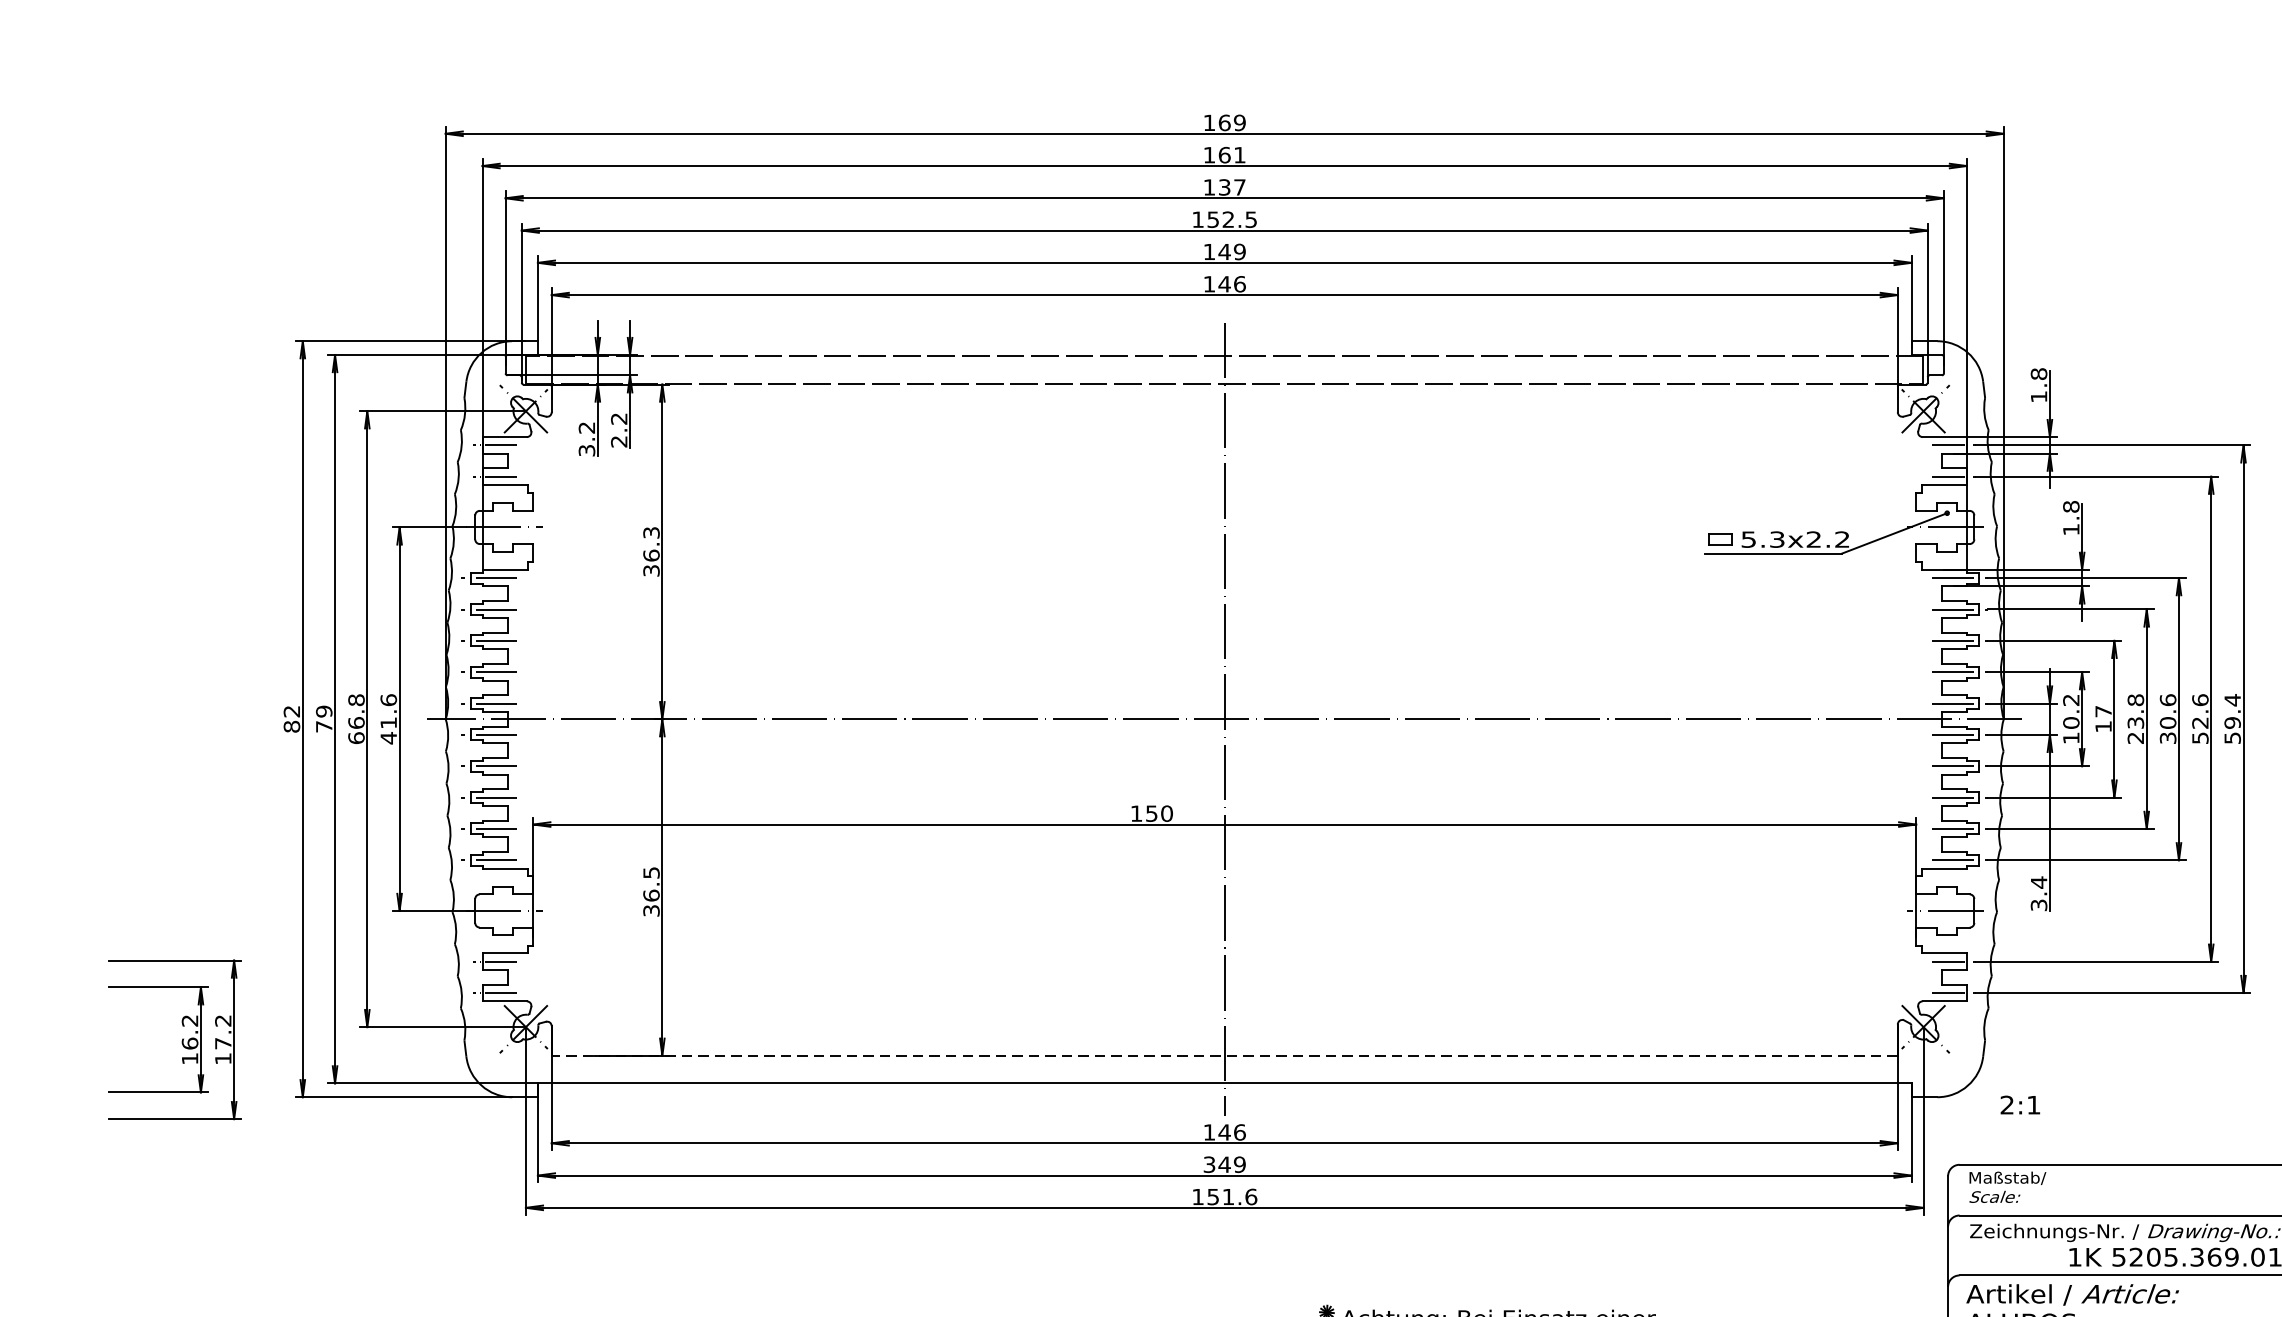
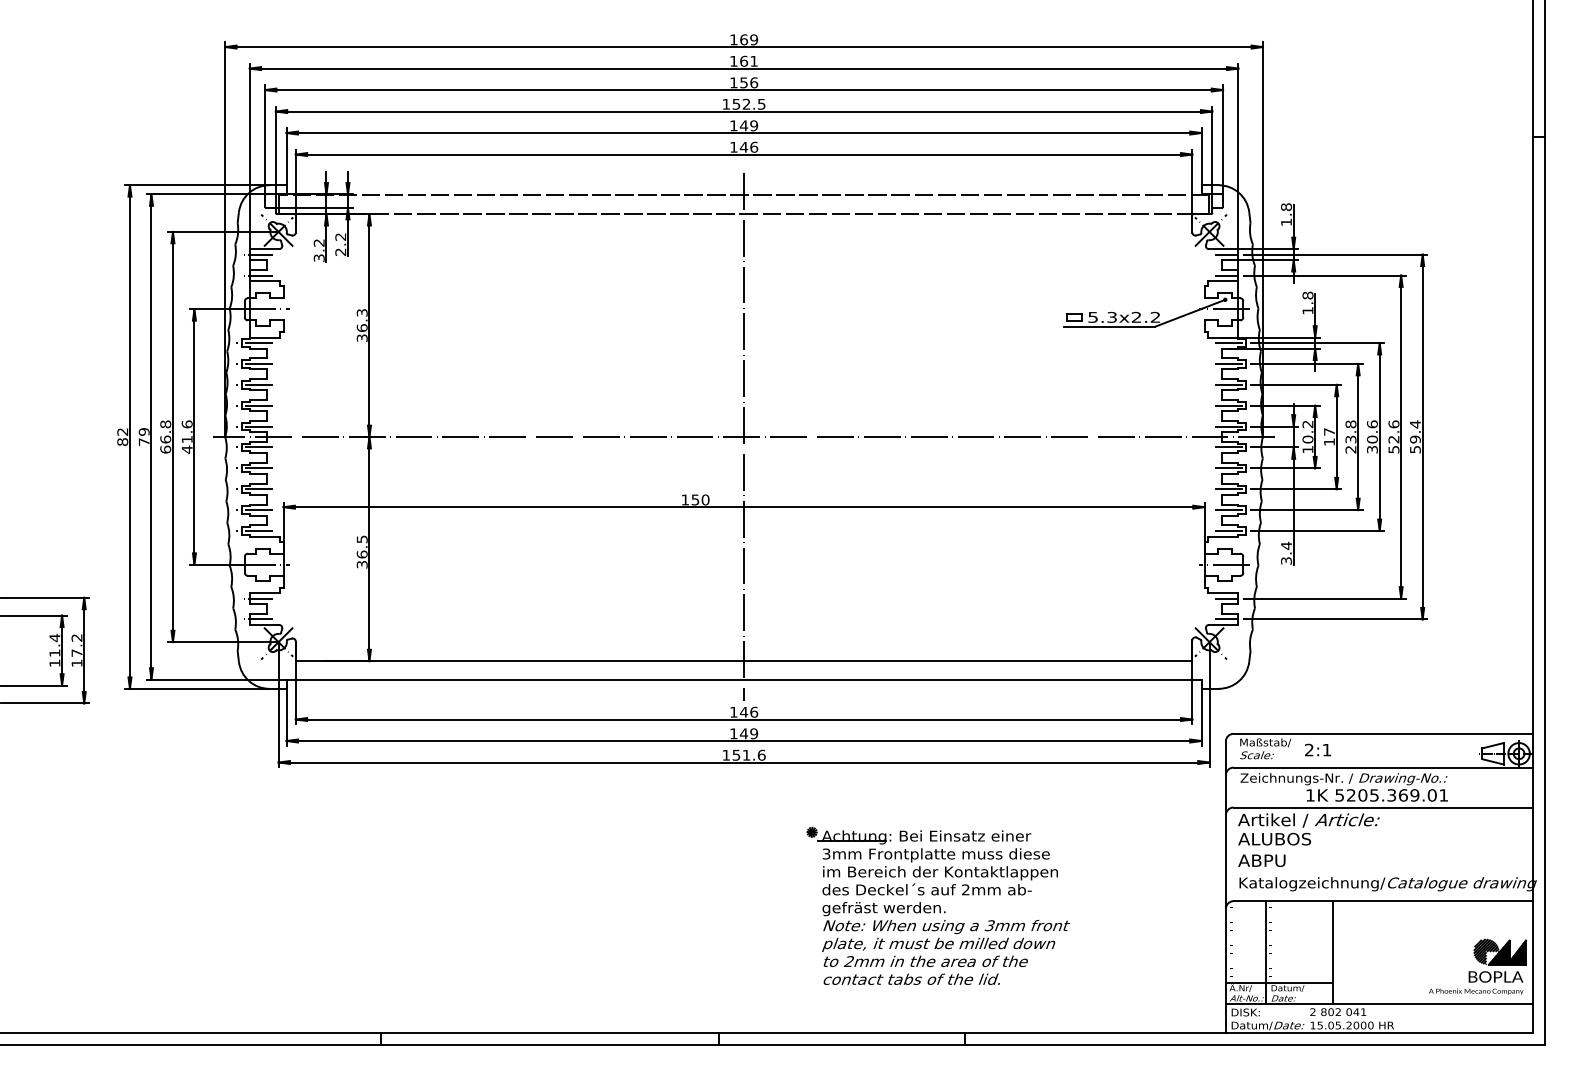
text: (1232, 186) -> (749, 82), 137 -> 156
text: (189, 1030) -> (54, 644), 16.2 -> 11.4
line: (1223, 1056) -> (743, 661), dashed -> solid
text: (2021, 1104) -> (1318, 749), moved
text: (1208, 1164) -> (733, 733), 349 -> 149

